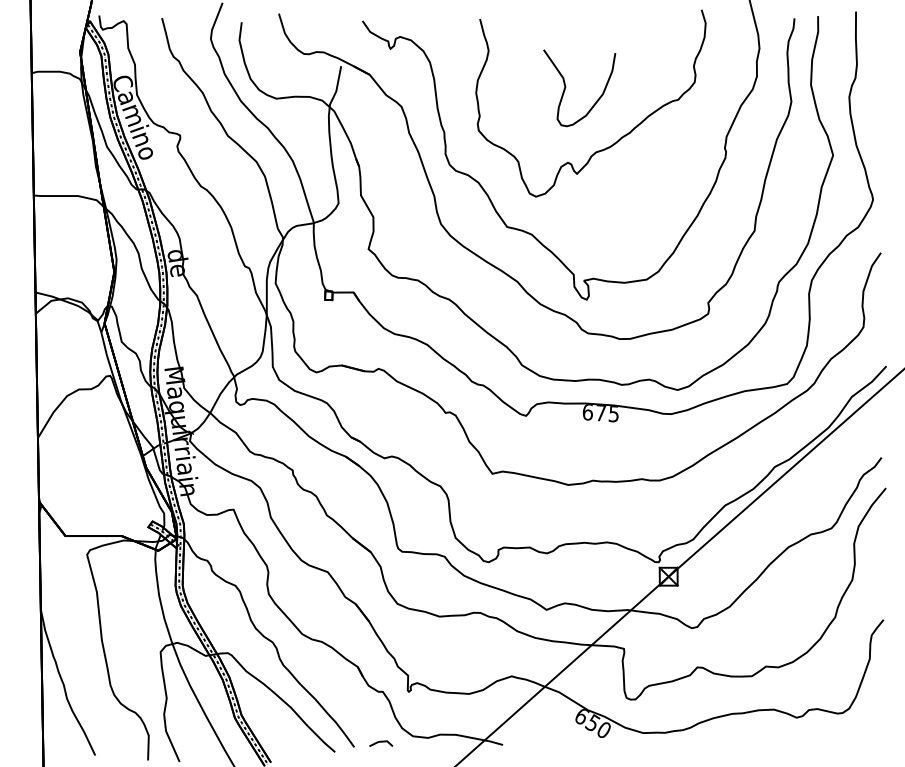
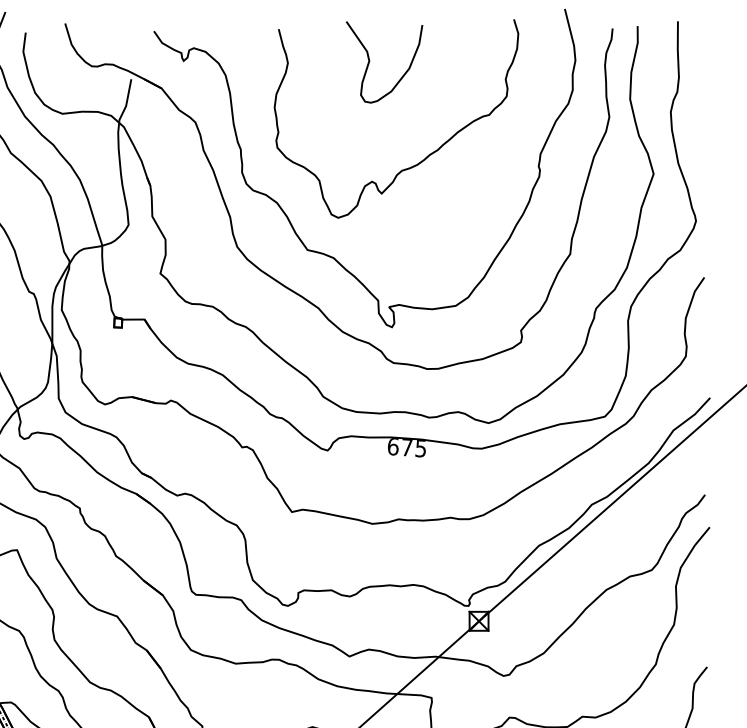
curve: (566, 87) -> (370, 61), moved

